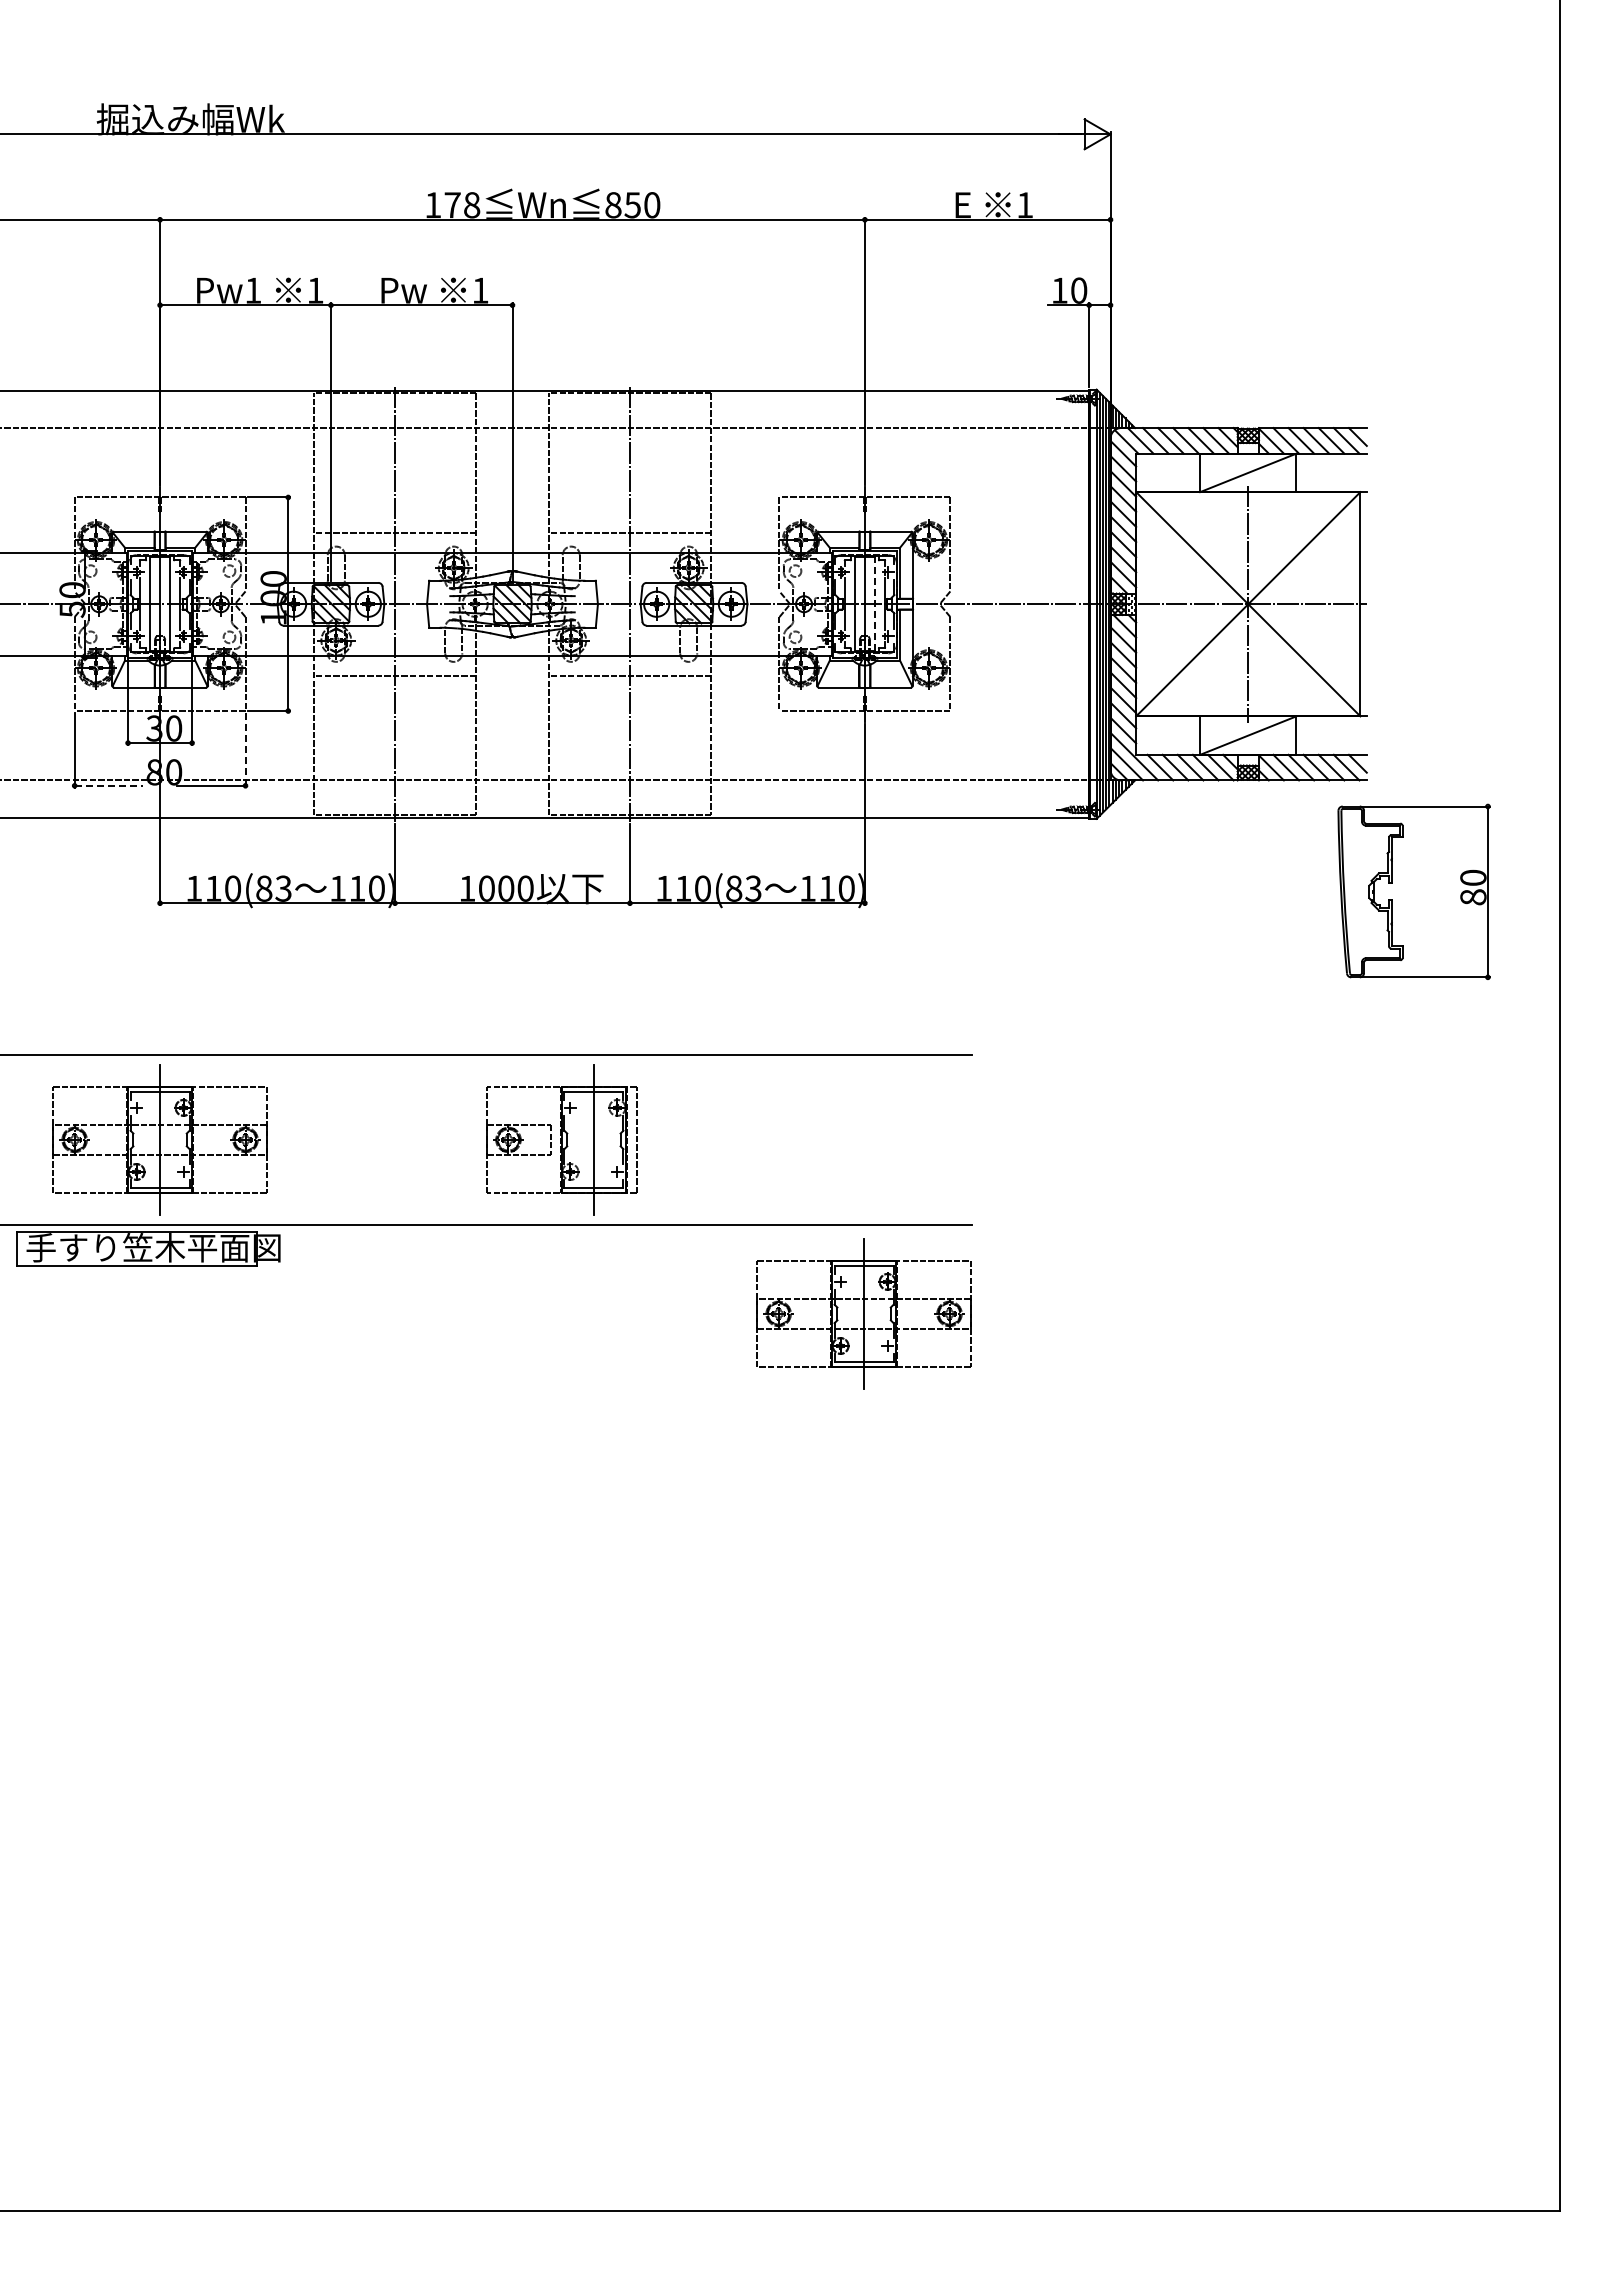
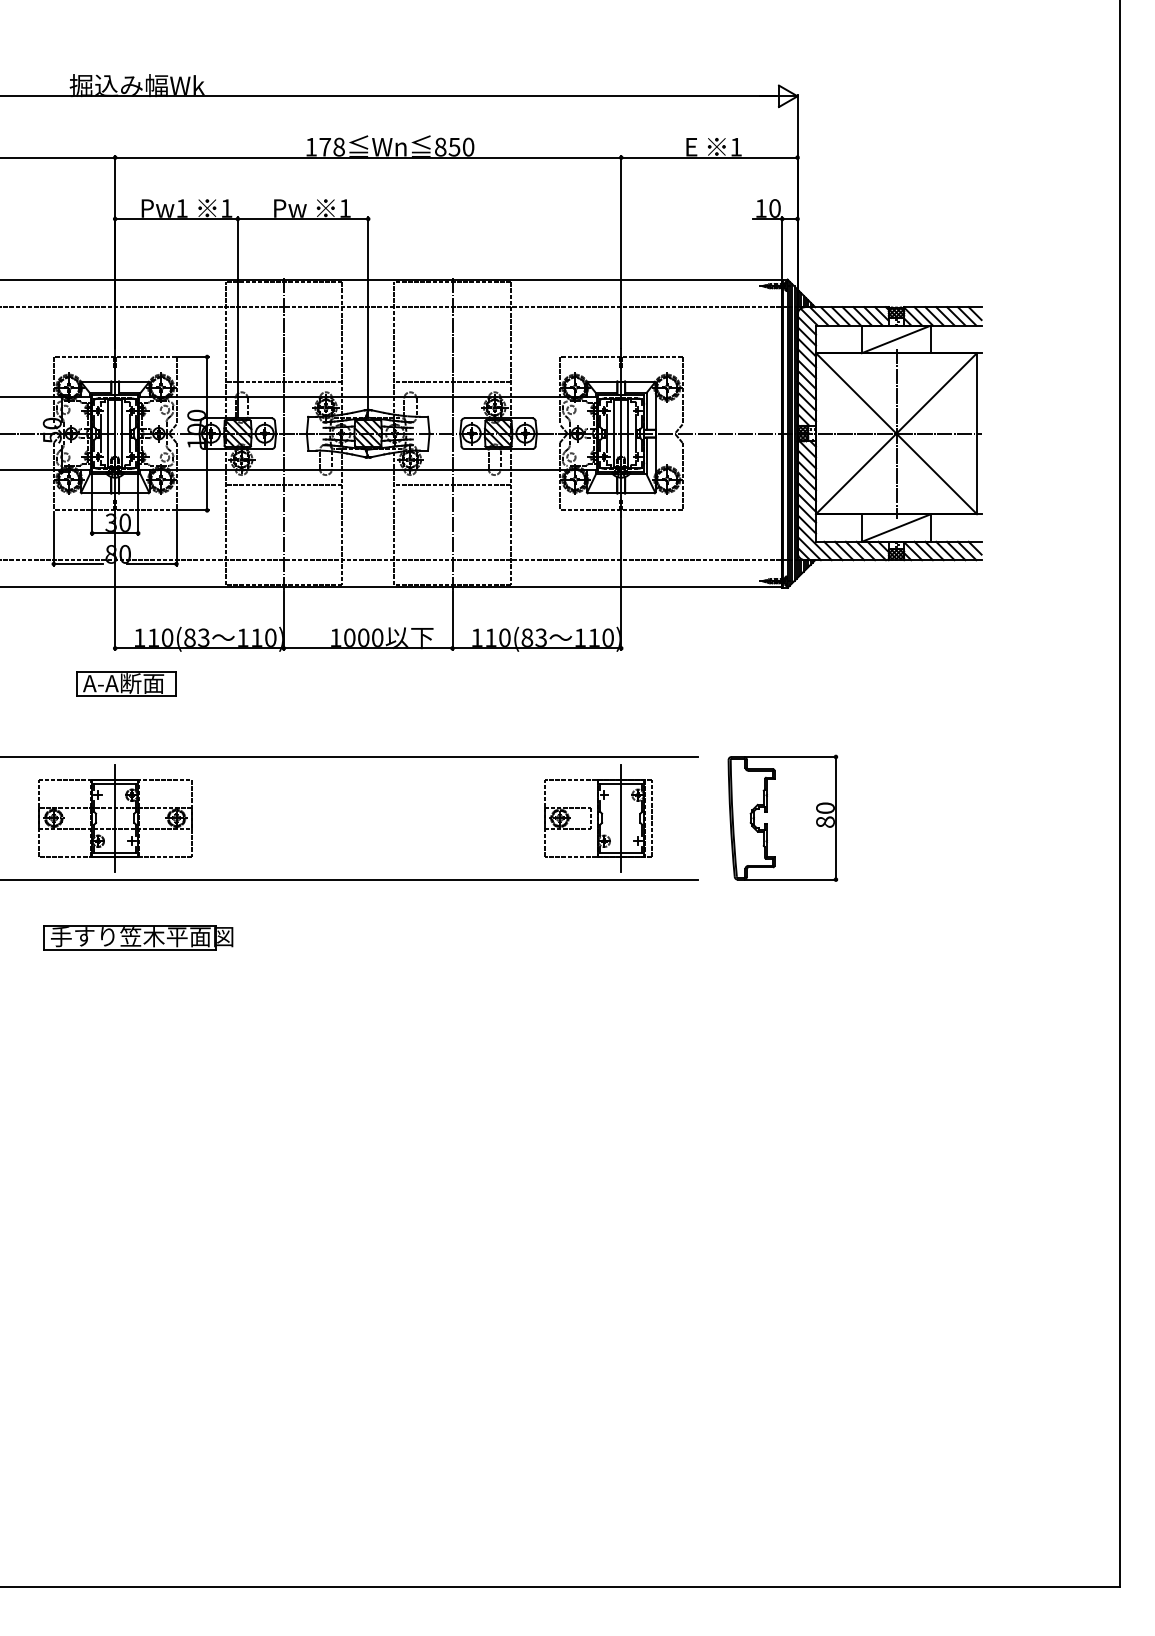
line: (874, 604) -> (628, 433), dashed -> solid
line: (245, 751) -> (176, 539), dashed -> solid
line: (109, 785) -> (78, 563), dashed -> solid
part: (1413, 891) -> (782, 818), moved
part: (175, 953) -> (126, 684), added
part: (561, 1139) -> (597, 818), moved
part: (148, 1248) -> (138, 937), moved
part: (863, 1313) -> (620, 942), removed

